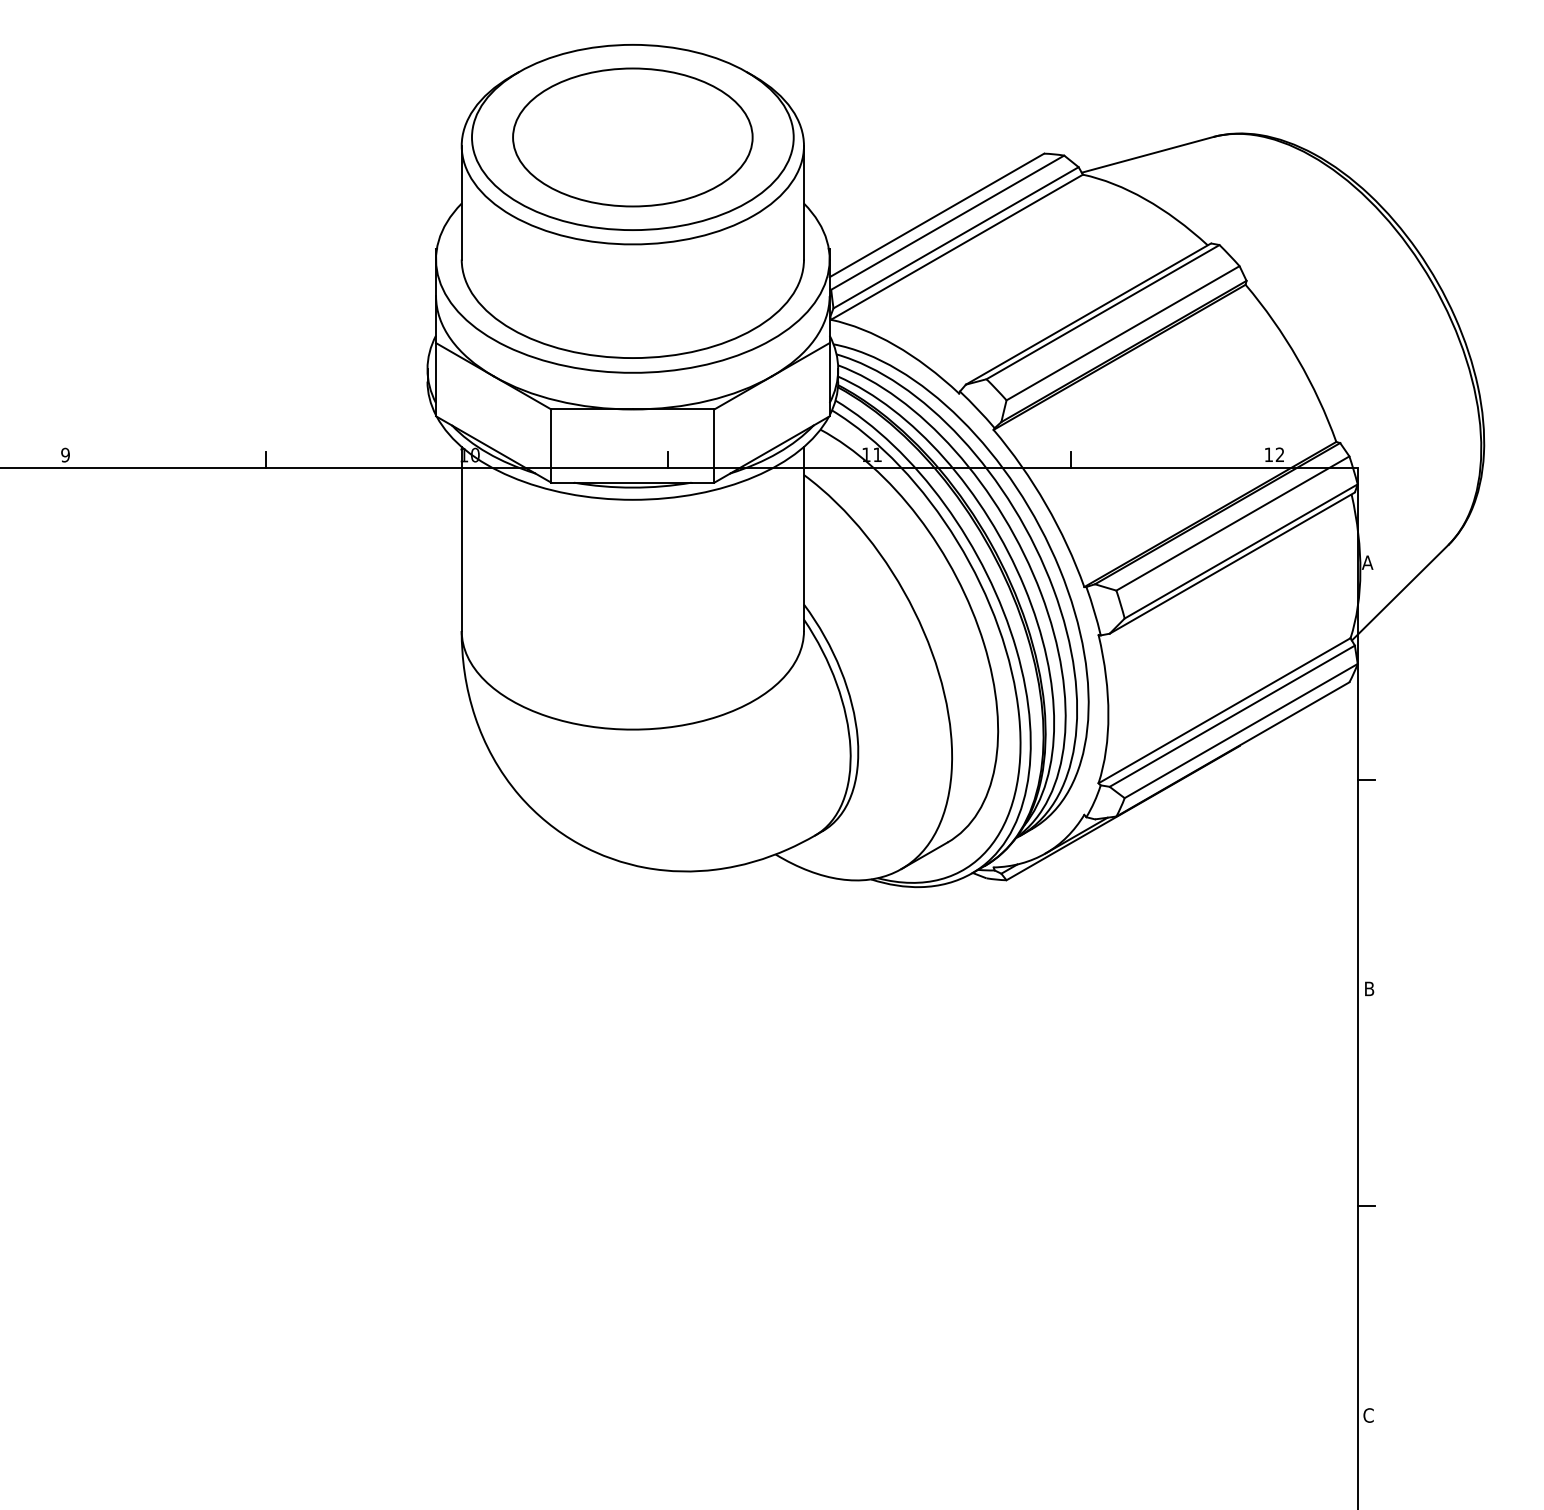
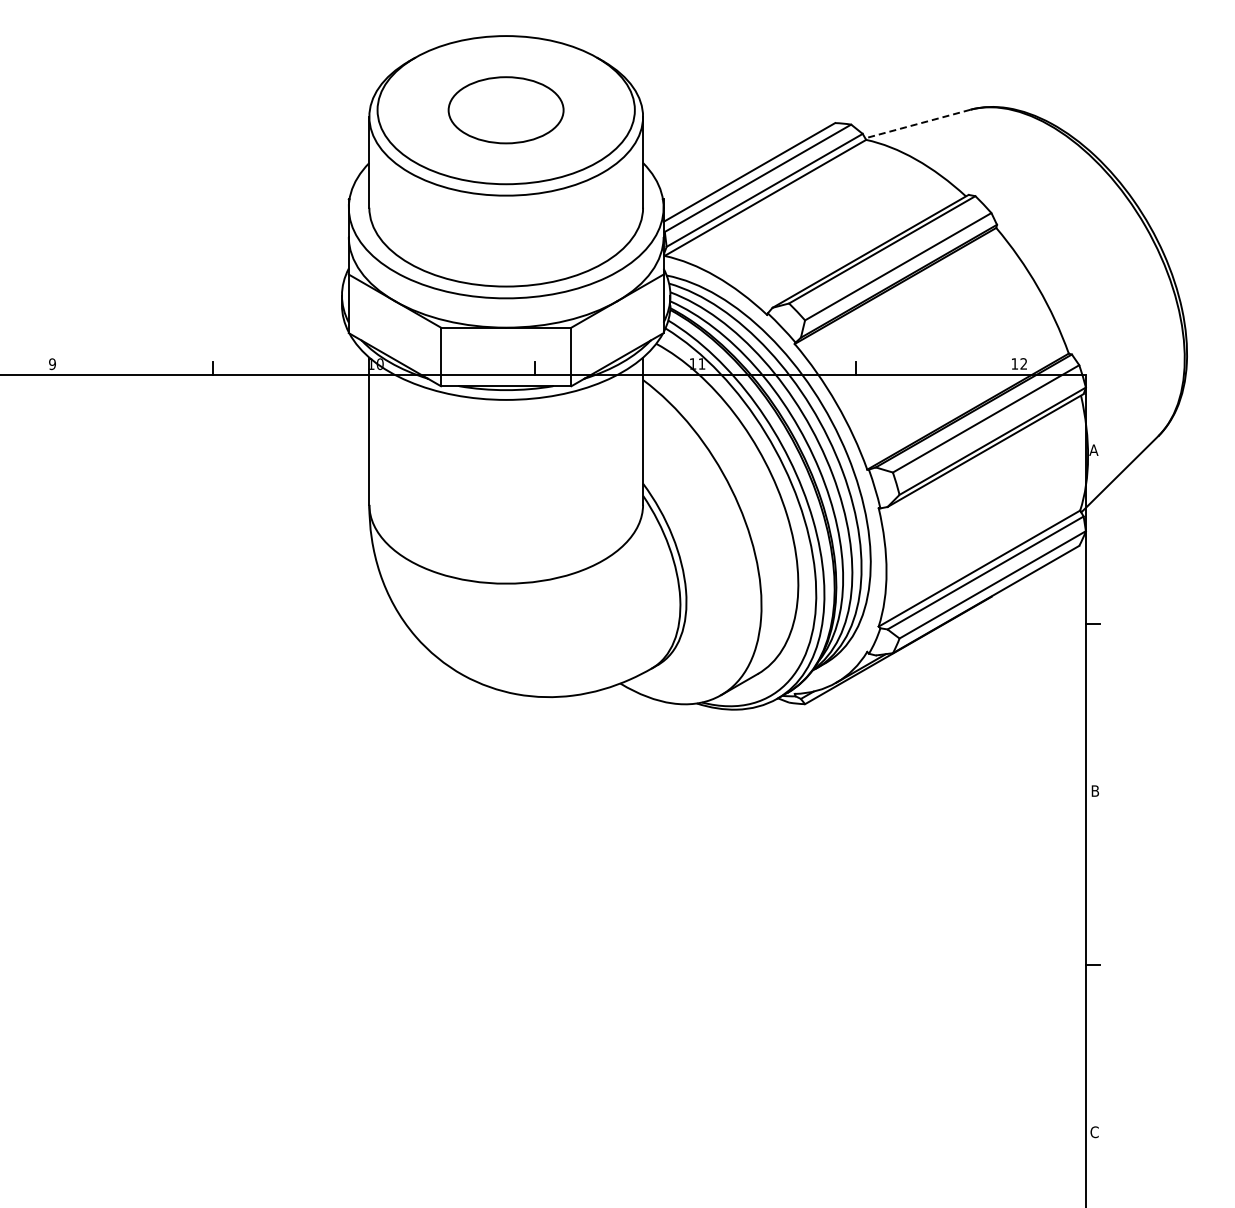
part: (631, 137) -> (505, 110), size x0.6
line: (1147, 155) -> (917, 124), solid -> dashed

